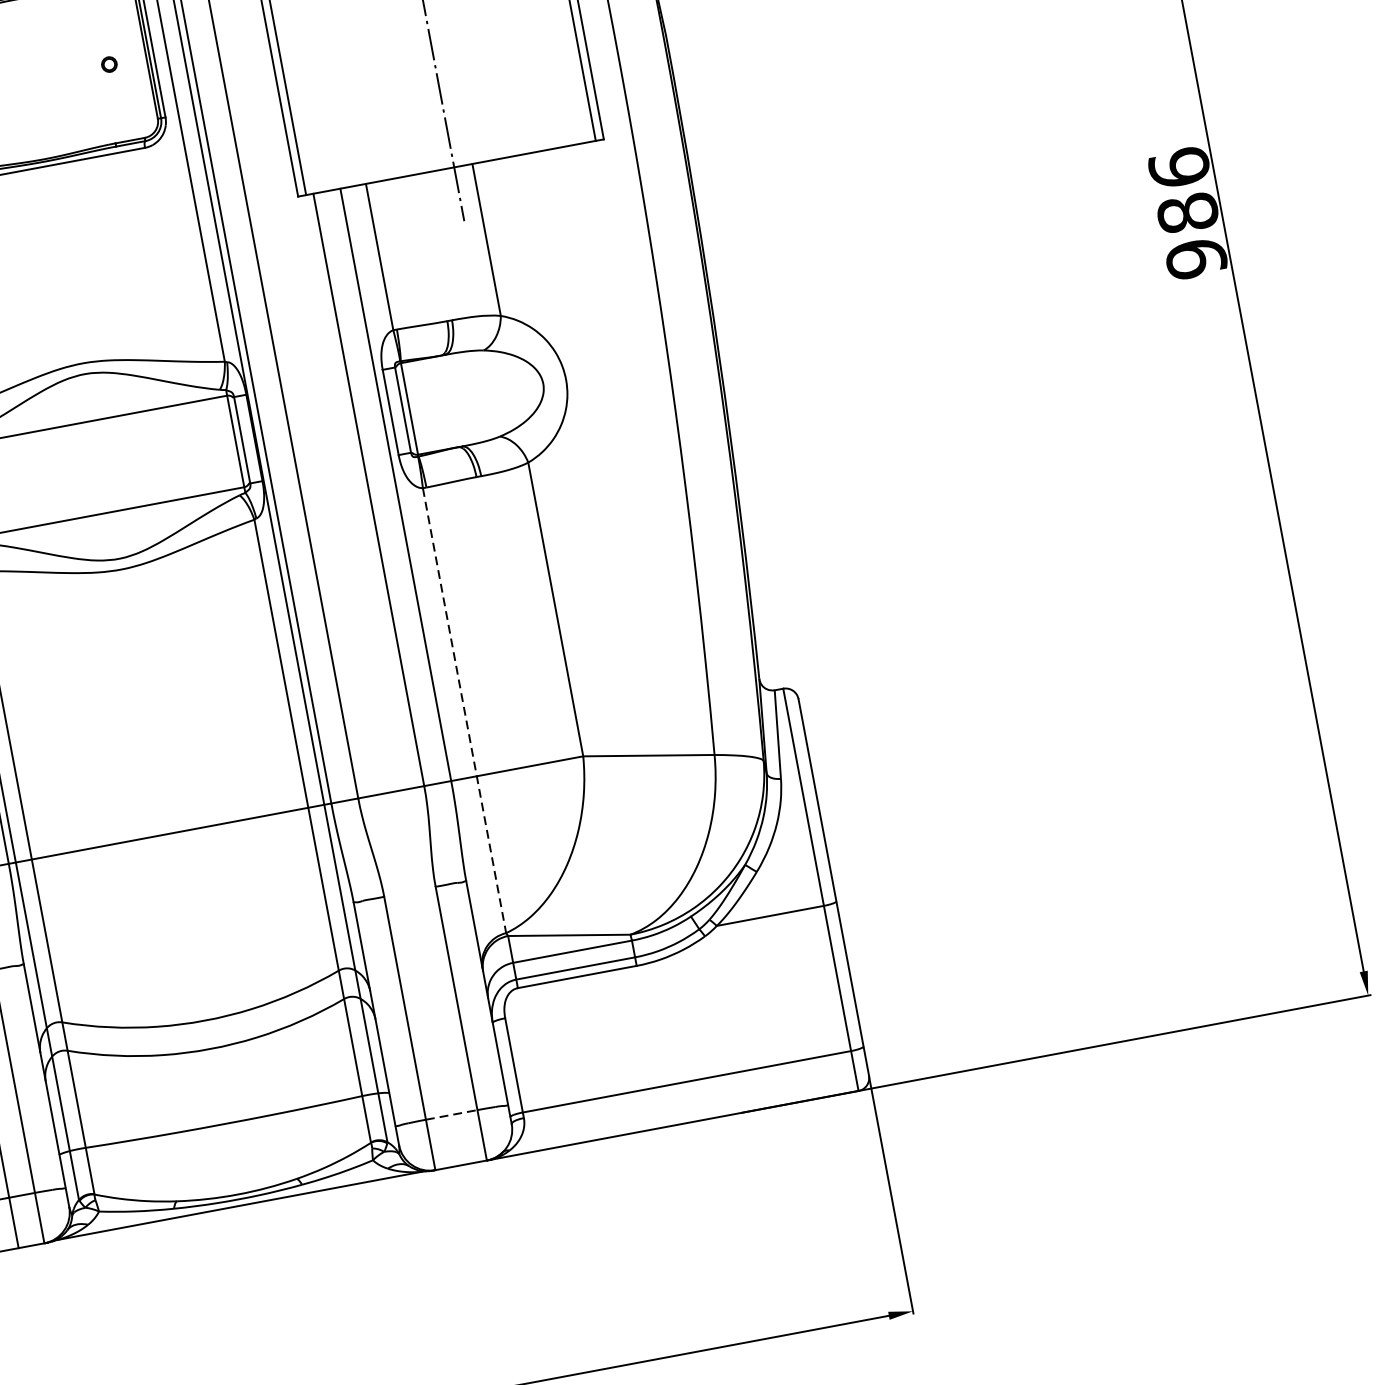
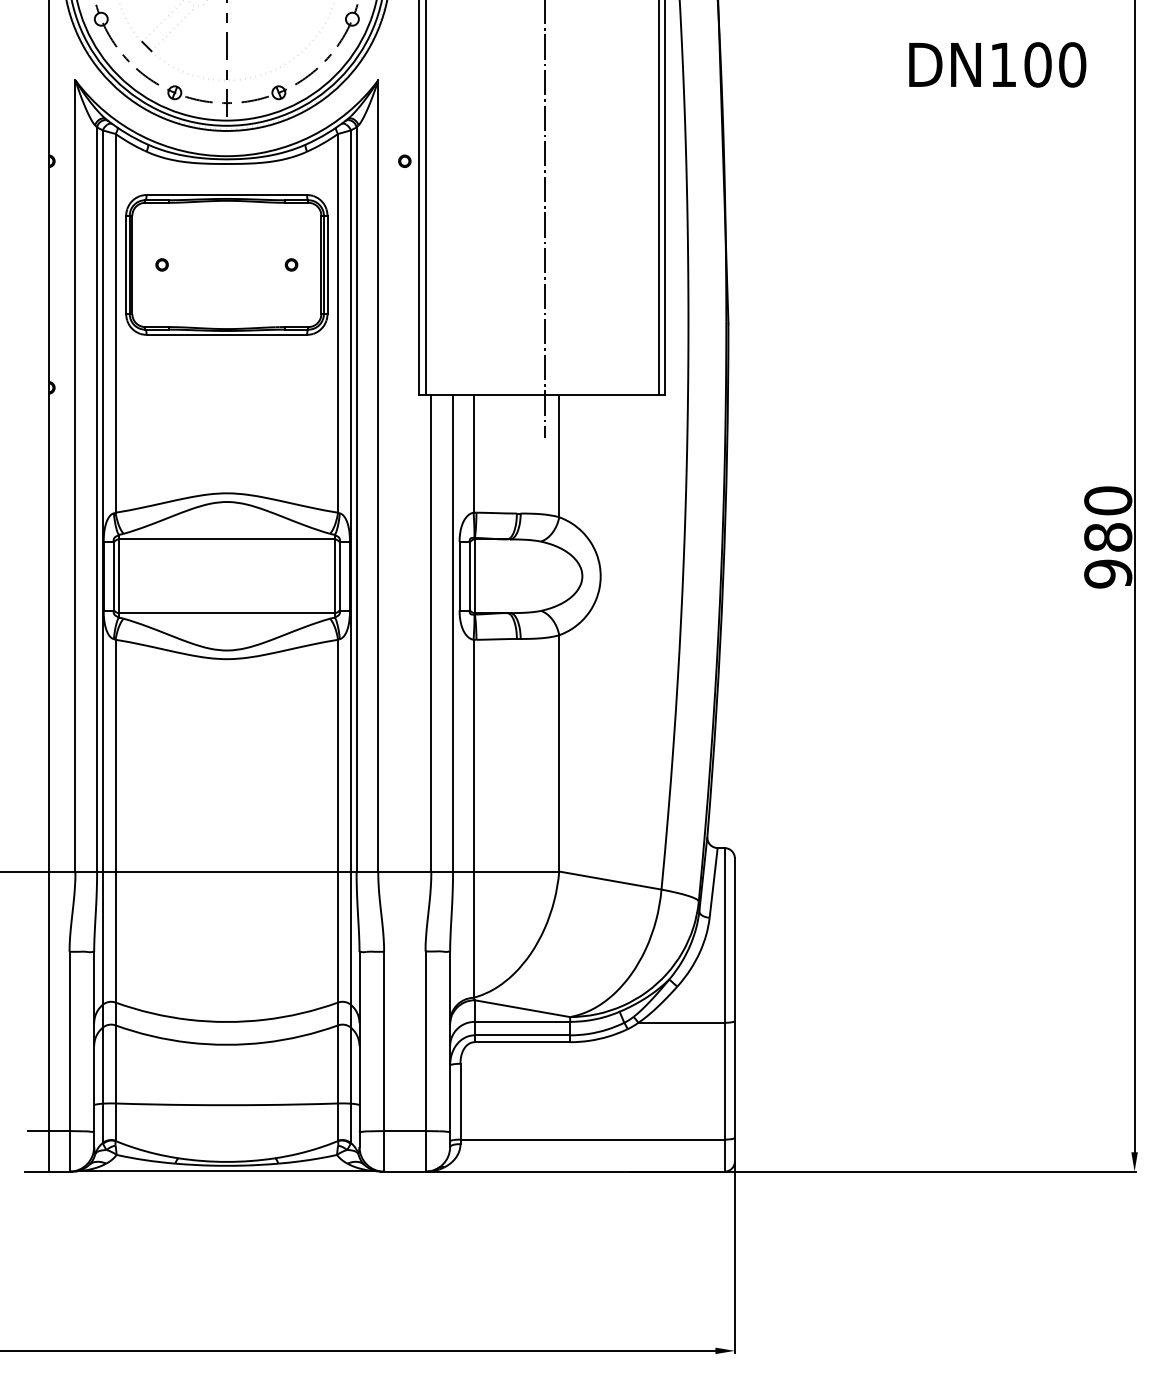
text: (1179, 167) -> (1108, 500), 986 -> 980
line: (464, 710) -> (473, 818), dashed -> solid
line: (451, 1115) -> (404, 1131), dashed -> solid

